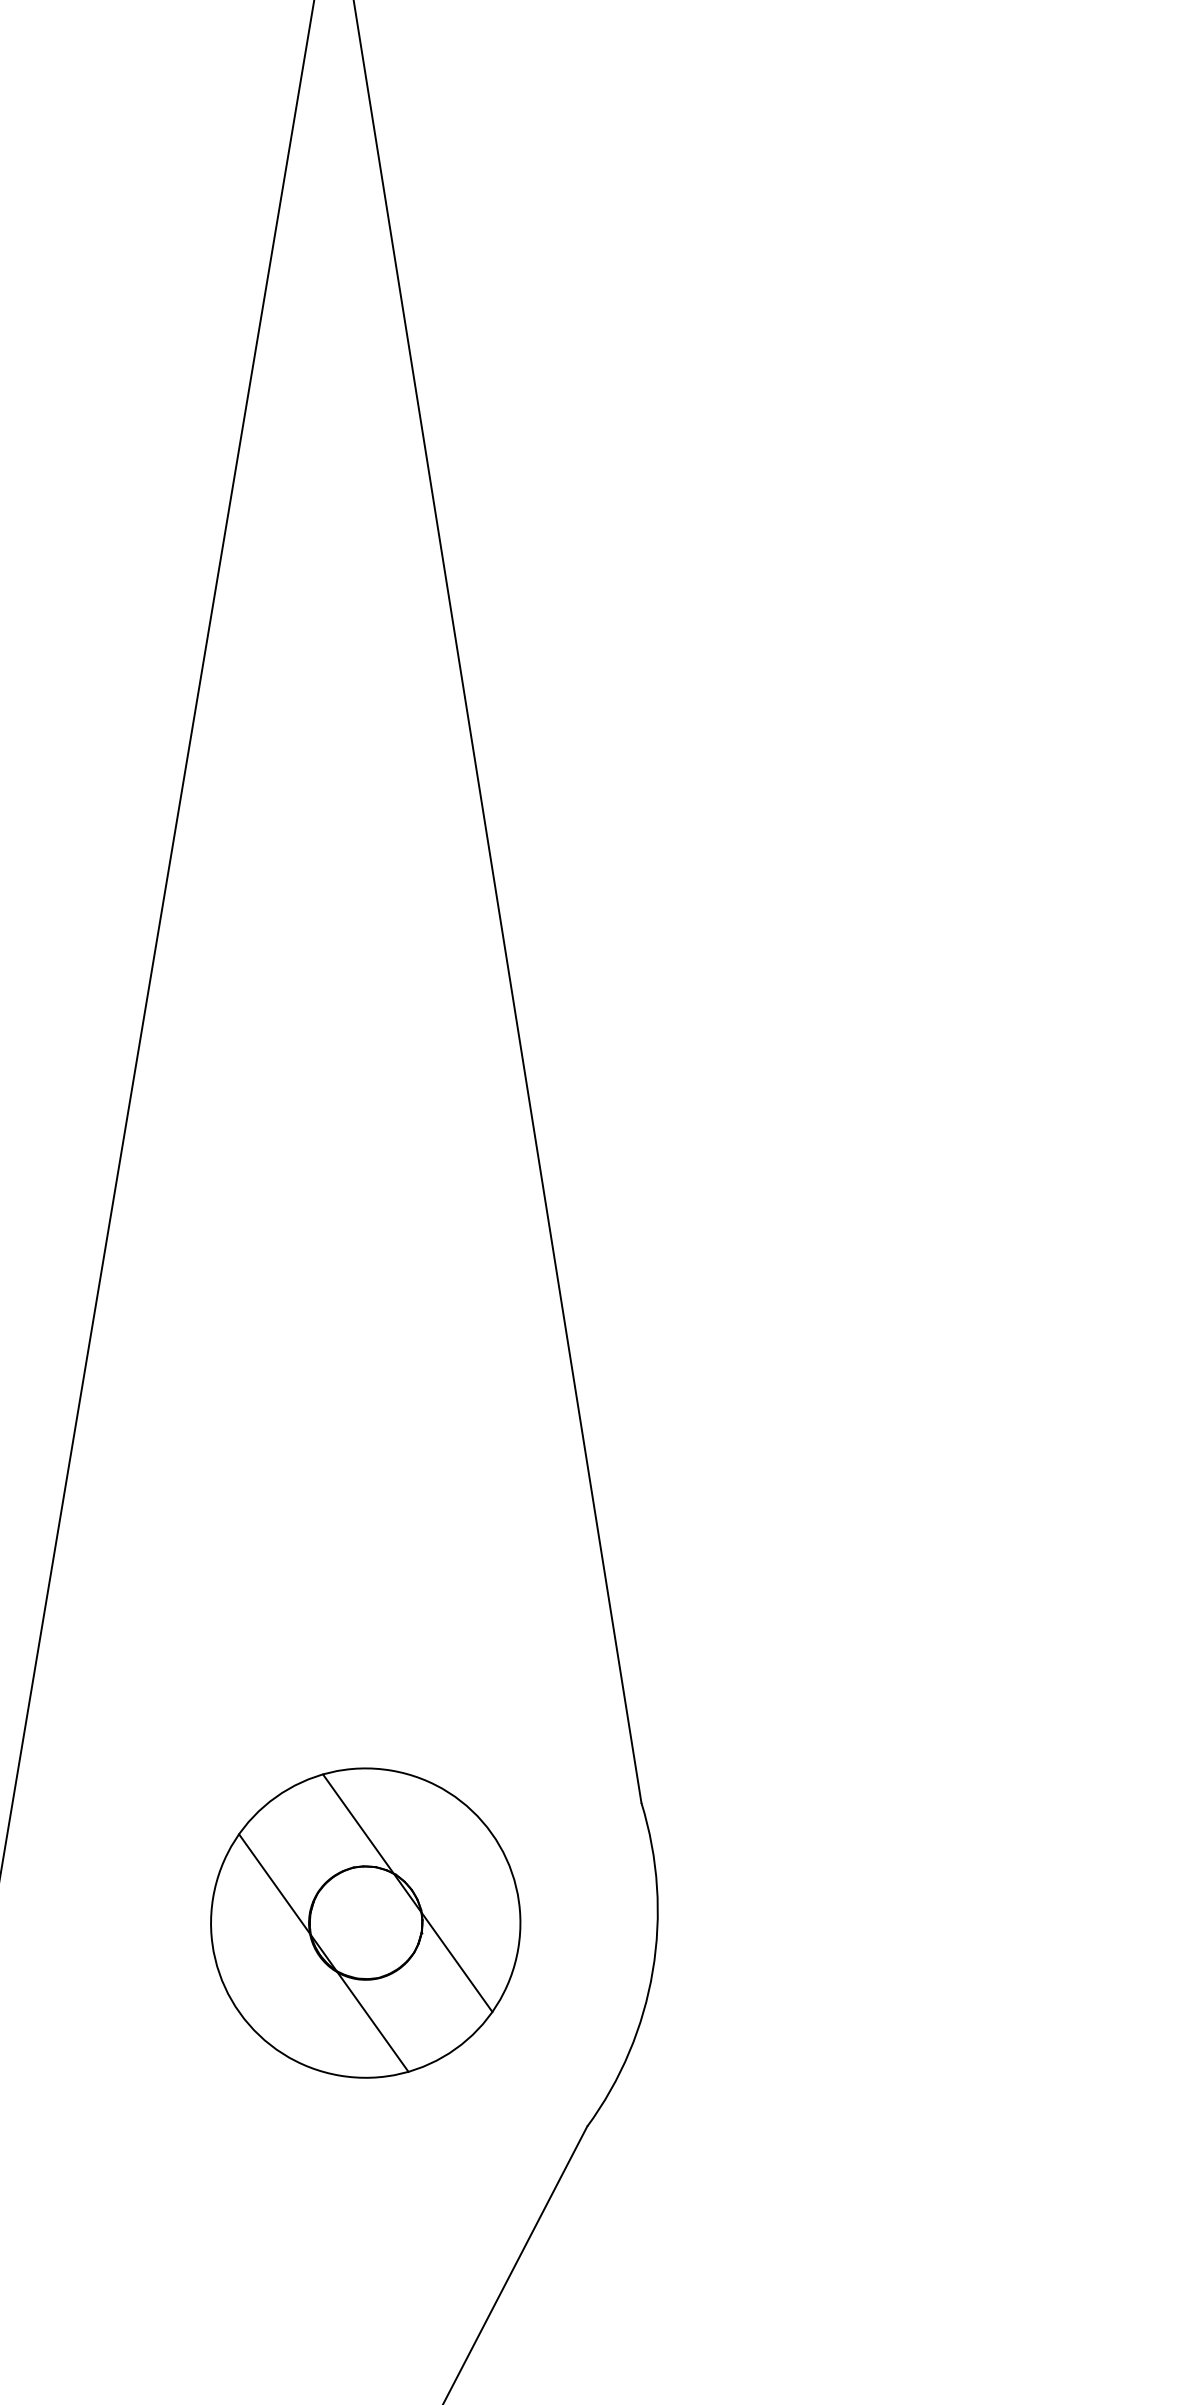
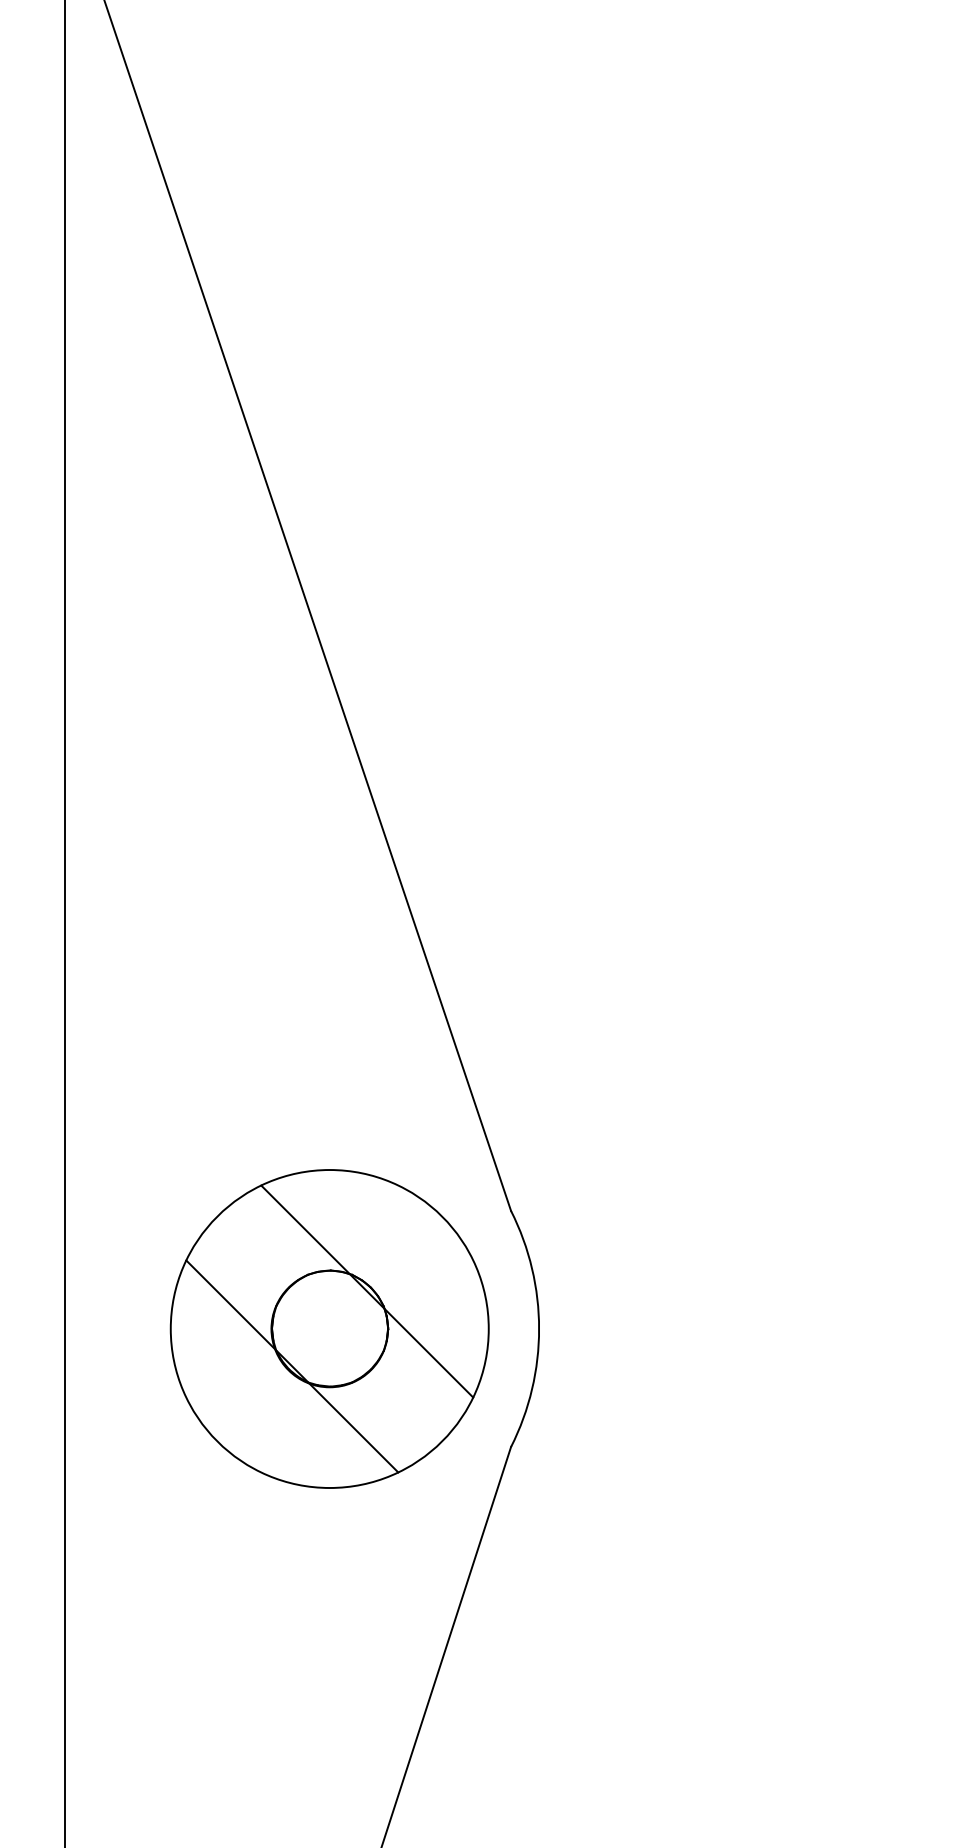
part: (365, 1922) -> (329, 1328), size x1.43

